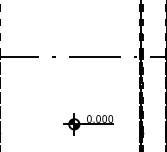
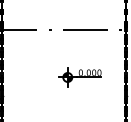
part: (88, 124) -> (80, 77), moved

